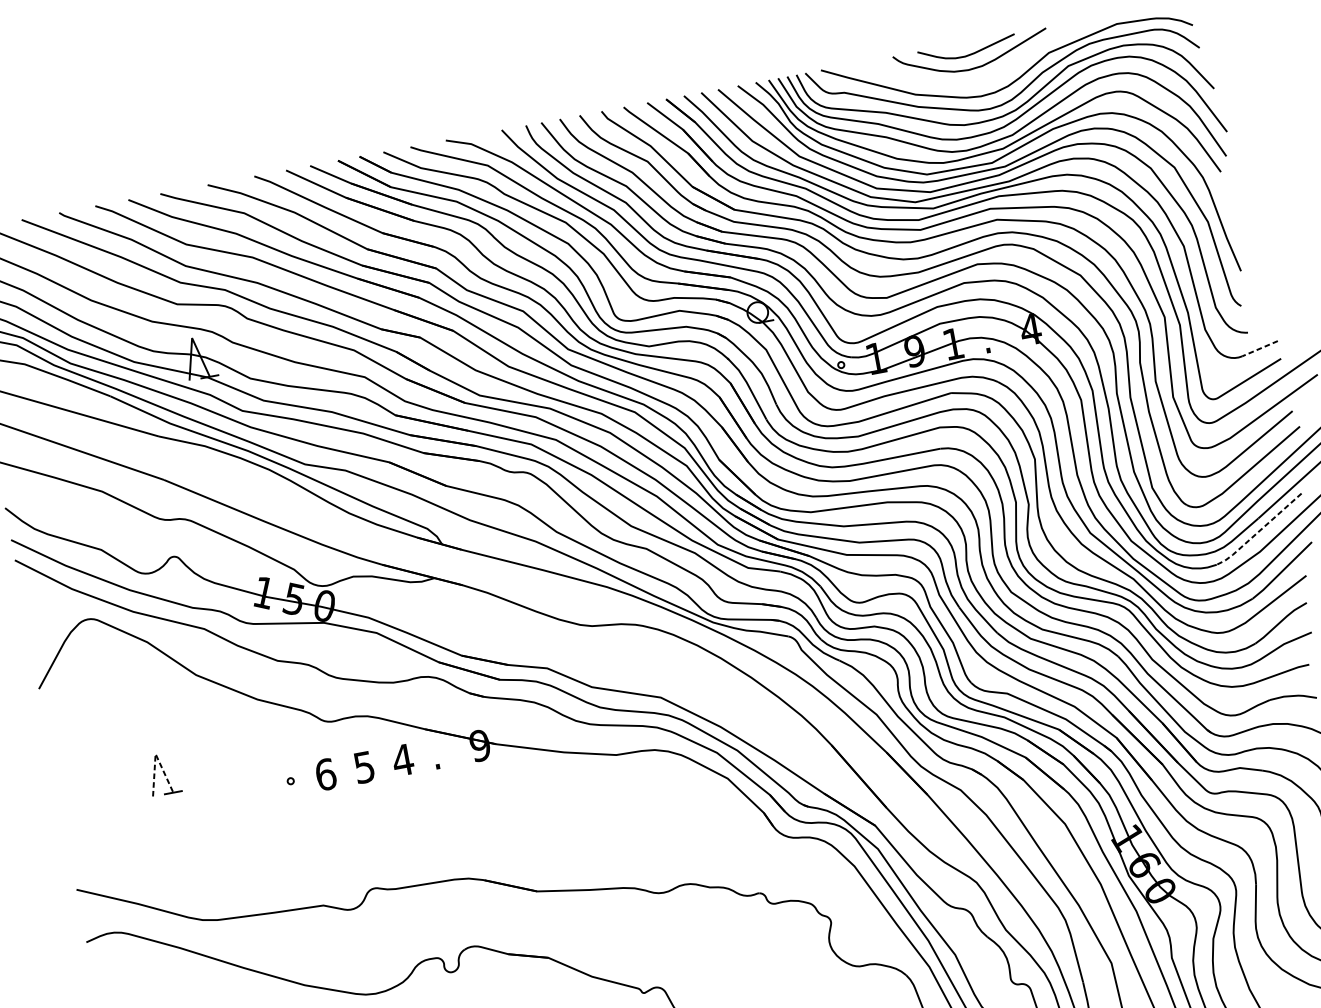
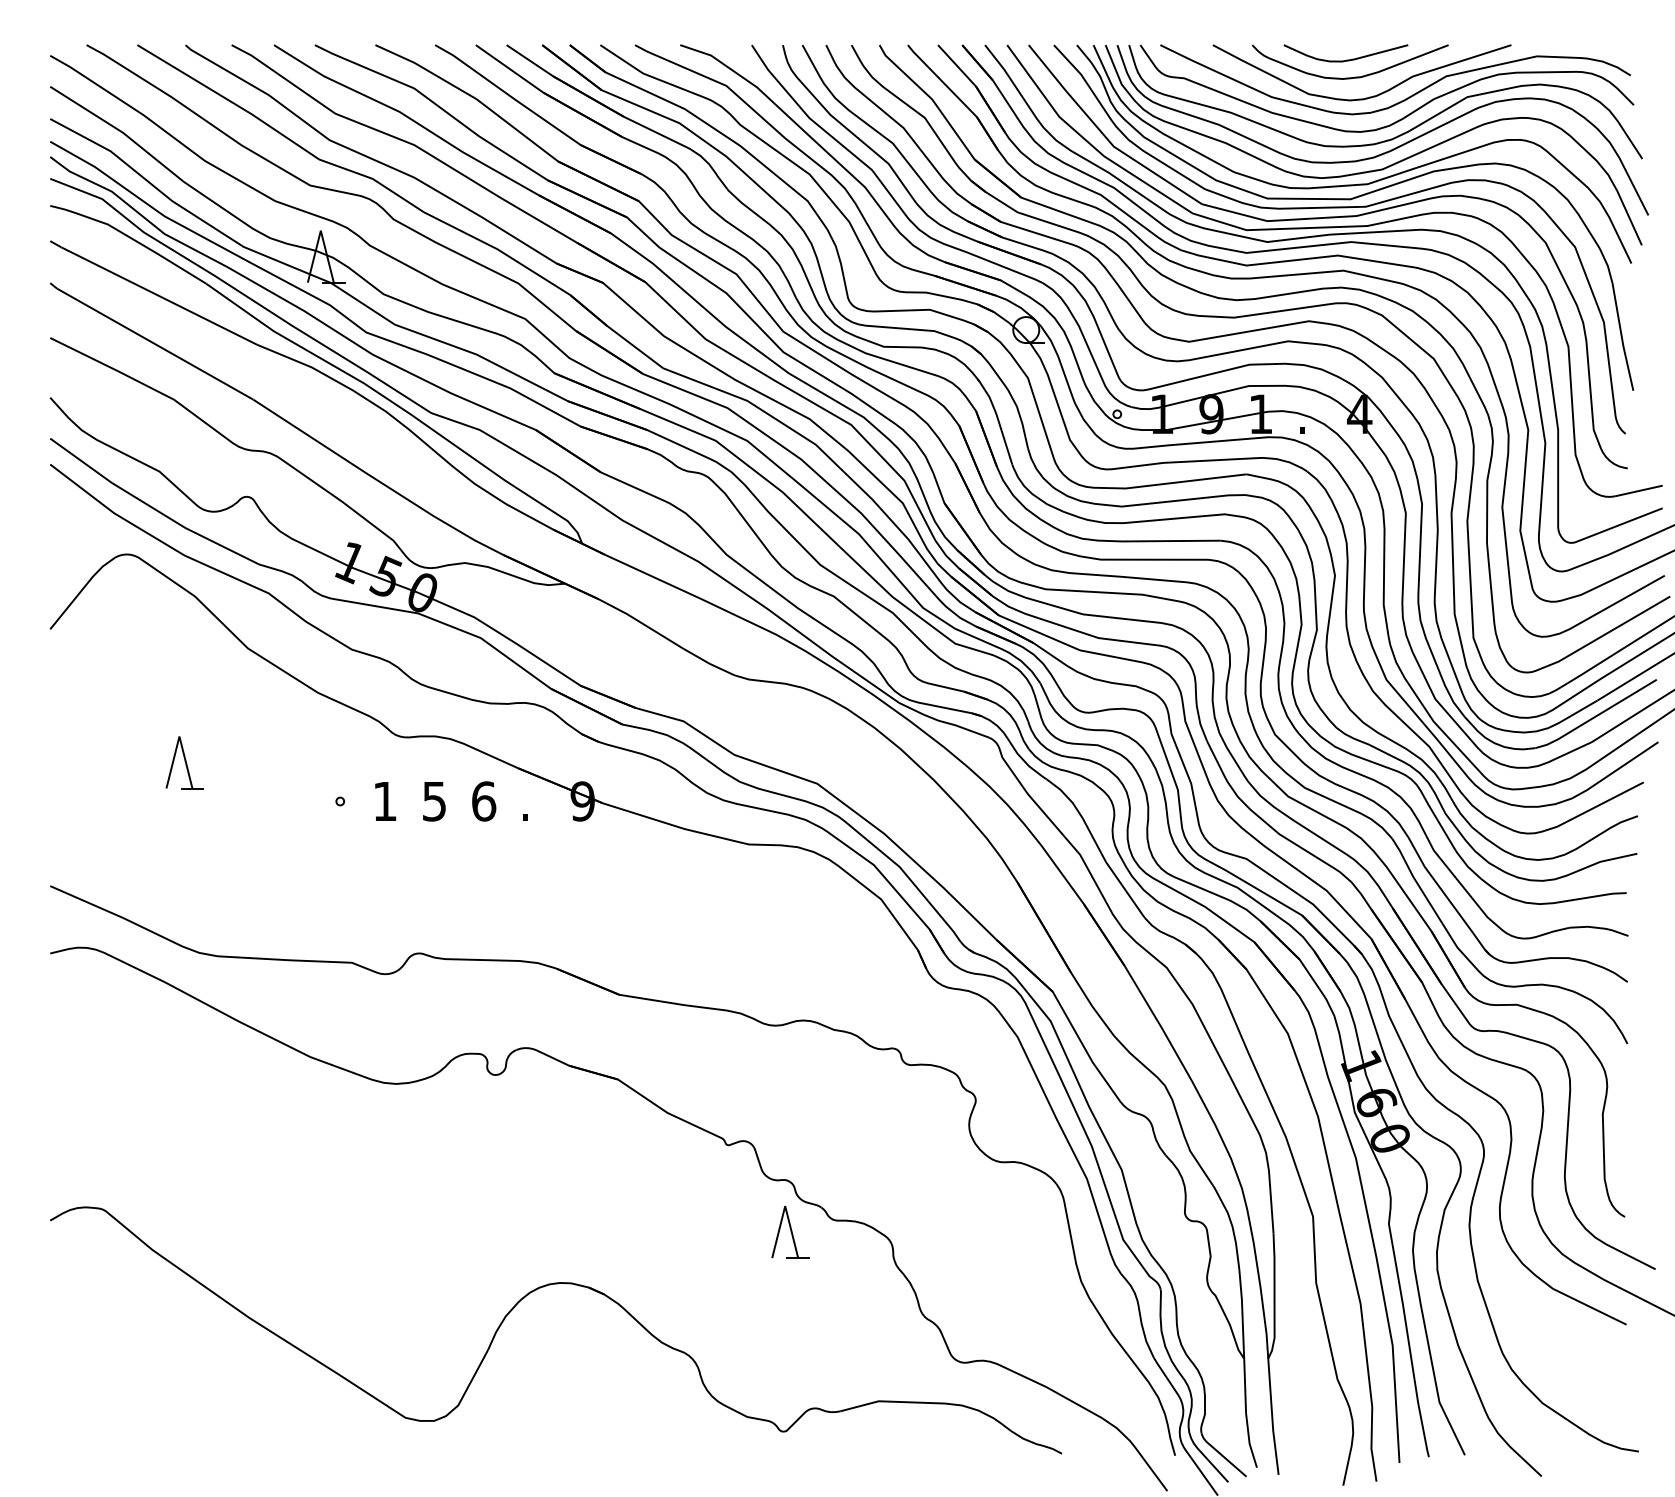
curve: (991, 79) -> (1369, 96), added
line: (1259, 349) -> (1638, 491), dashed -> solid
line: (1259, 531) -> (1595, 716), dashed -> solid
line: (155, 753) -> (179, 736), dashed -> solid
text: (402, 760) -> (483, 801), 4 -> 6
text: (326, 774) -> (385, 801), 6 -> 1

